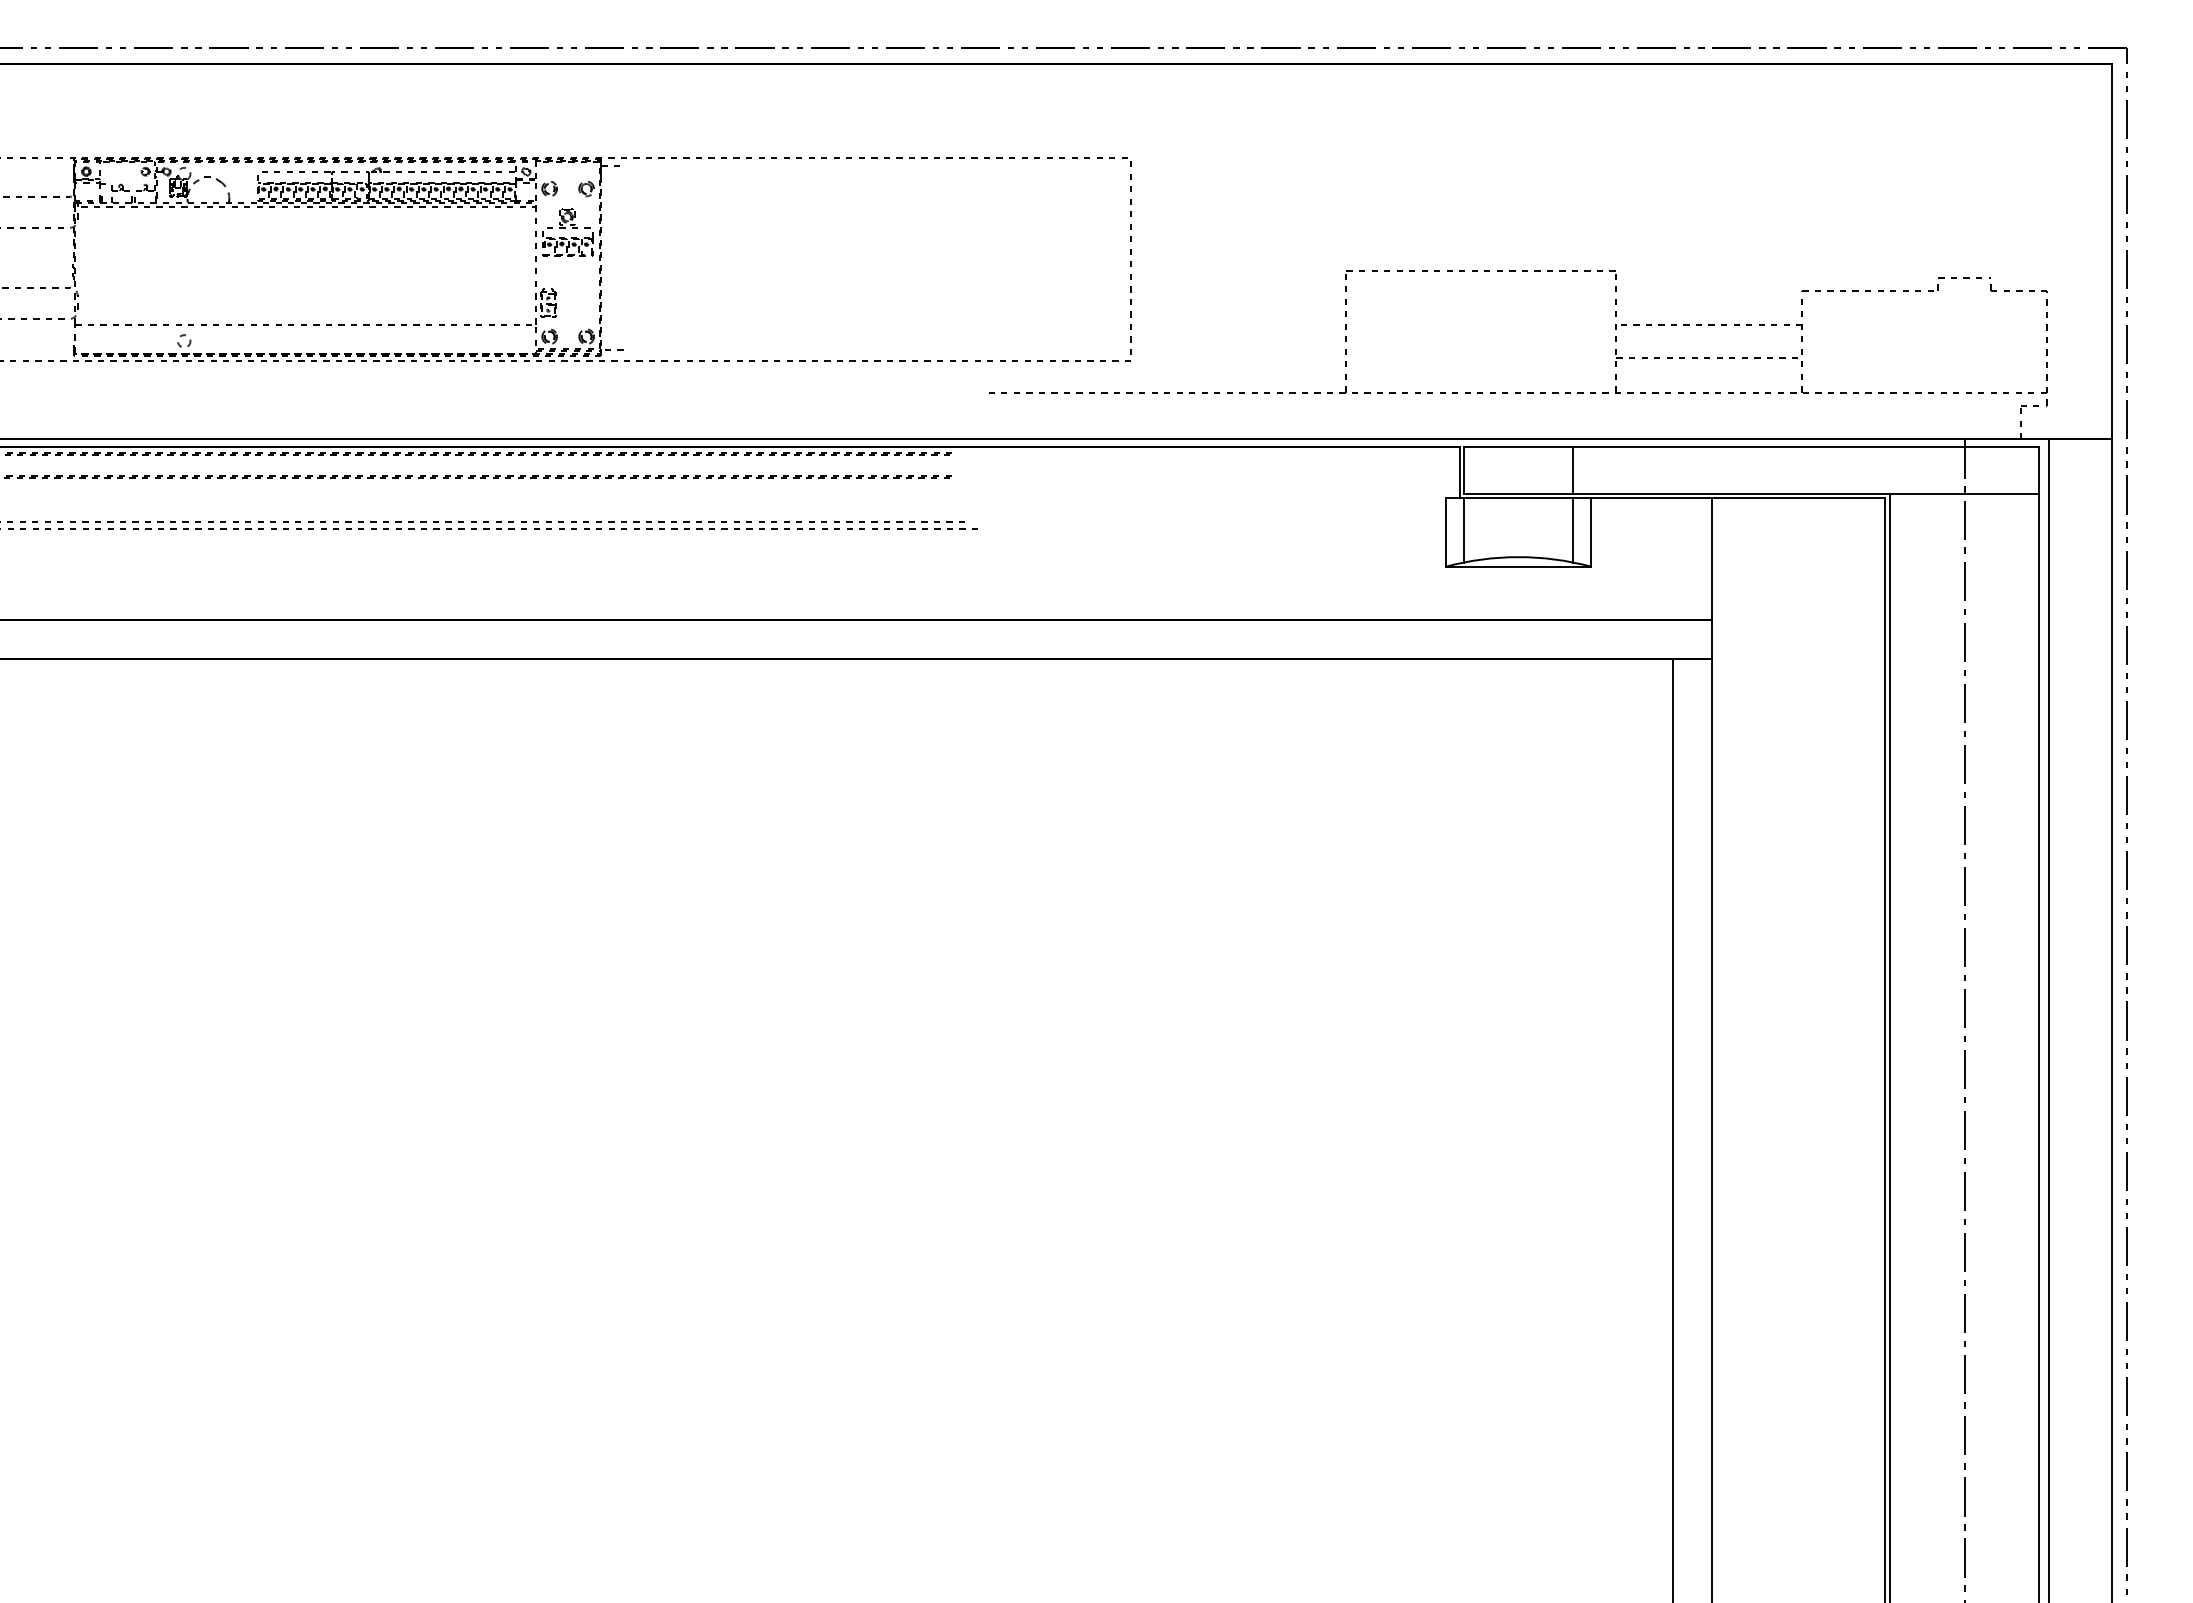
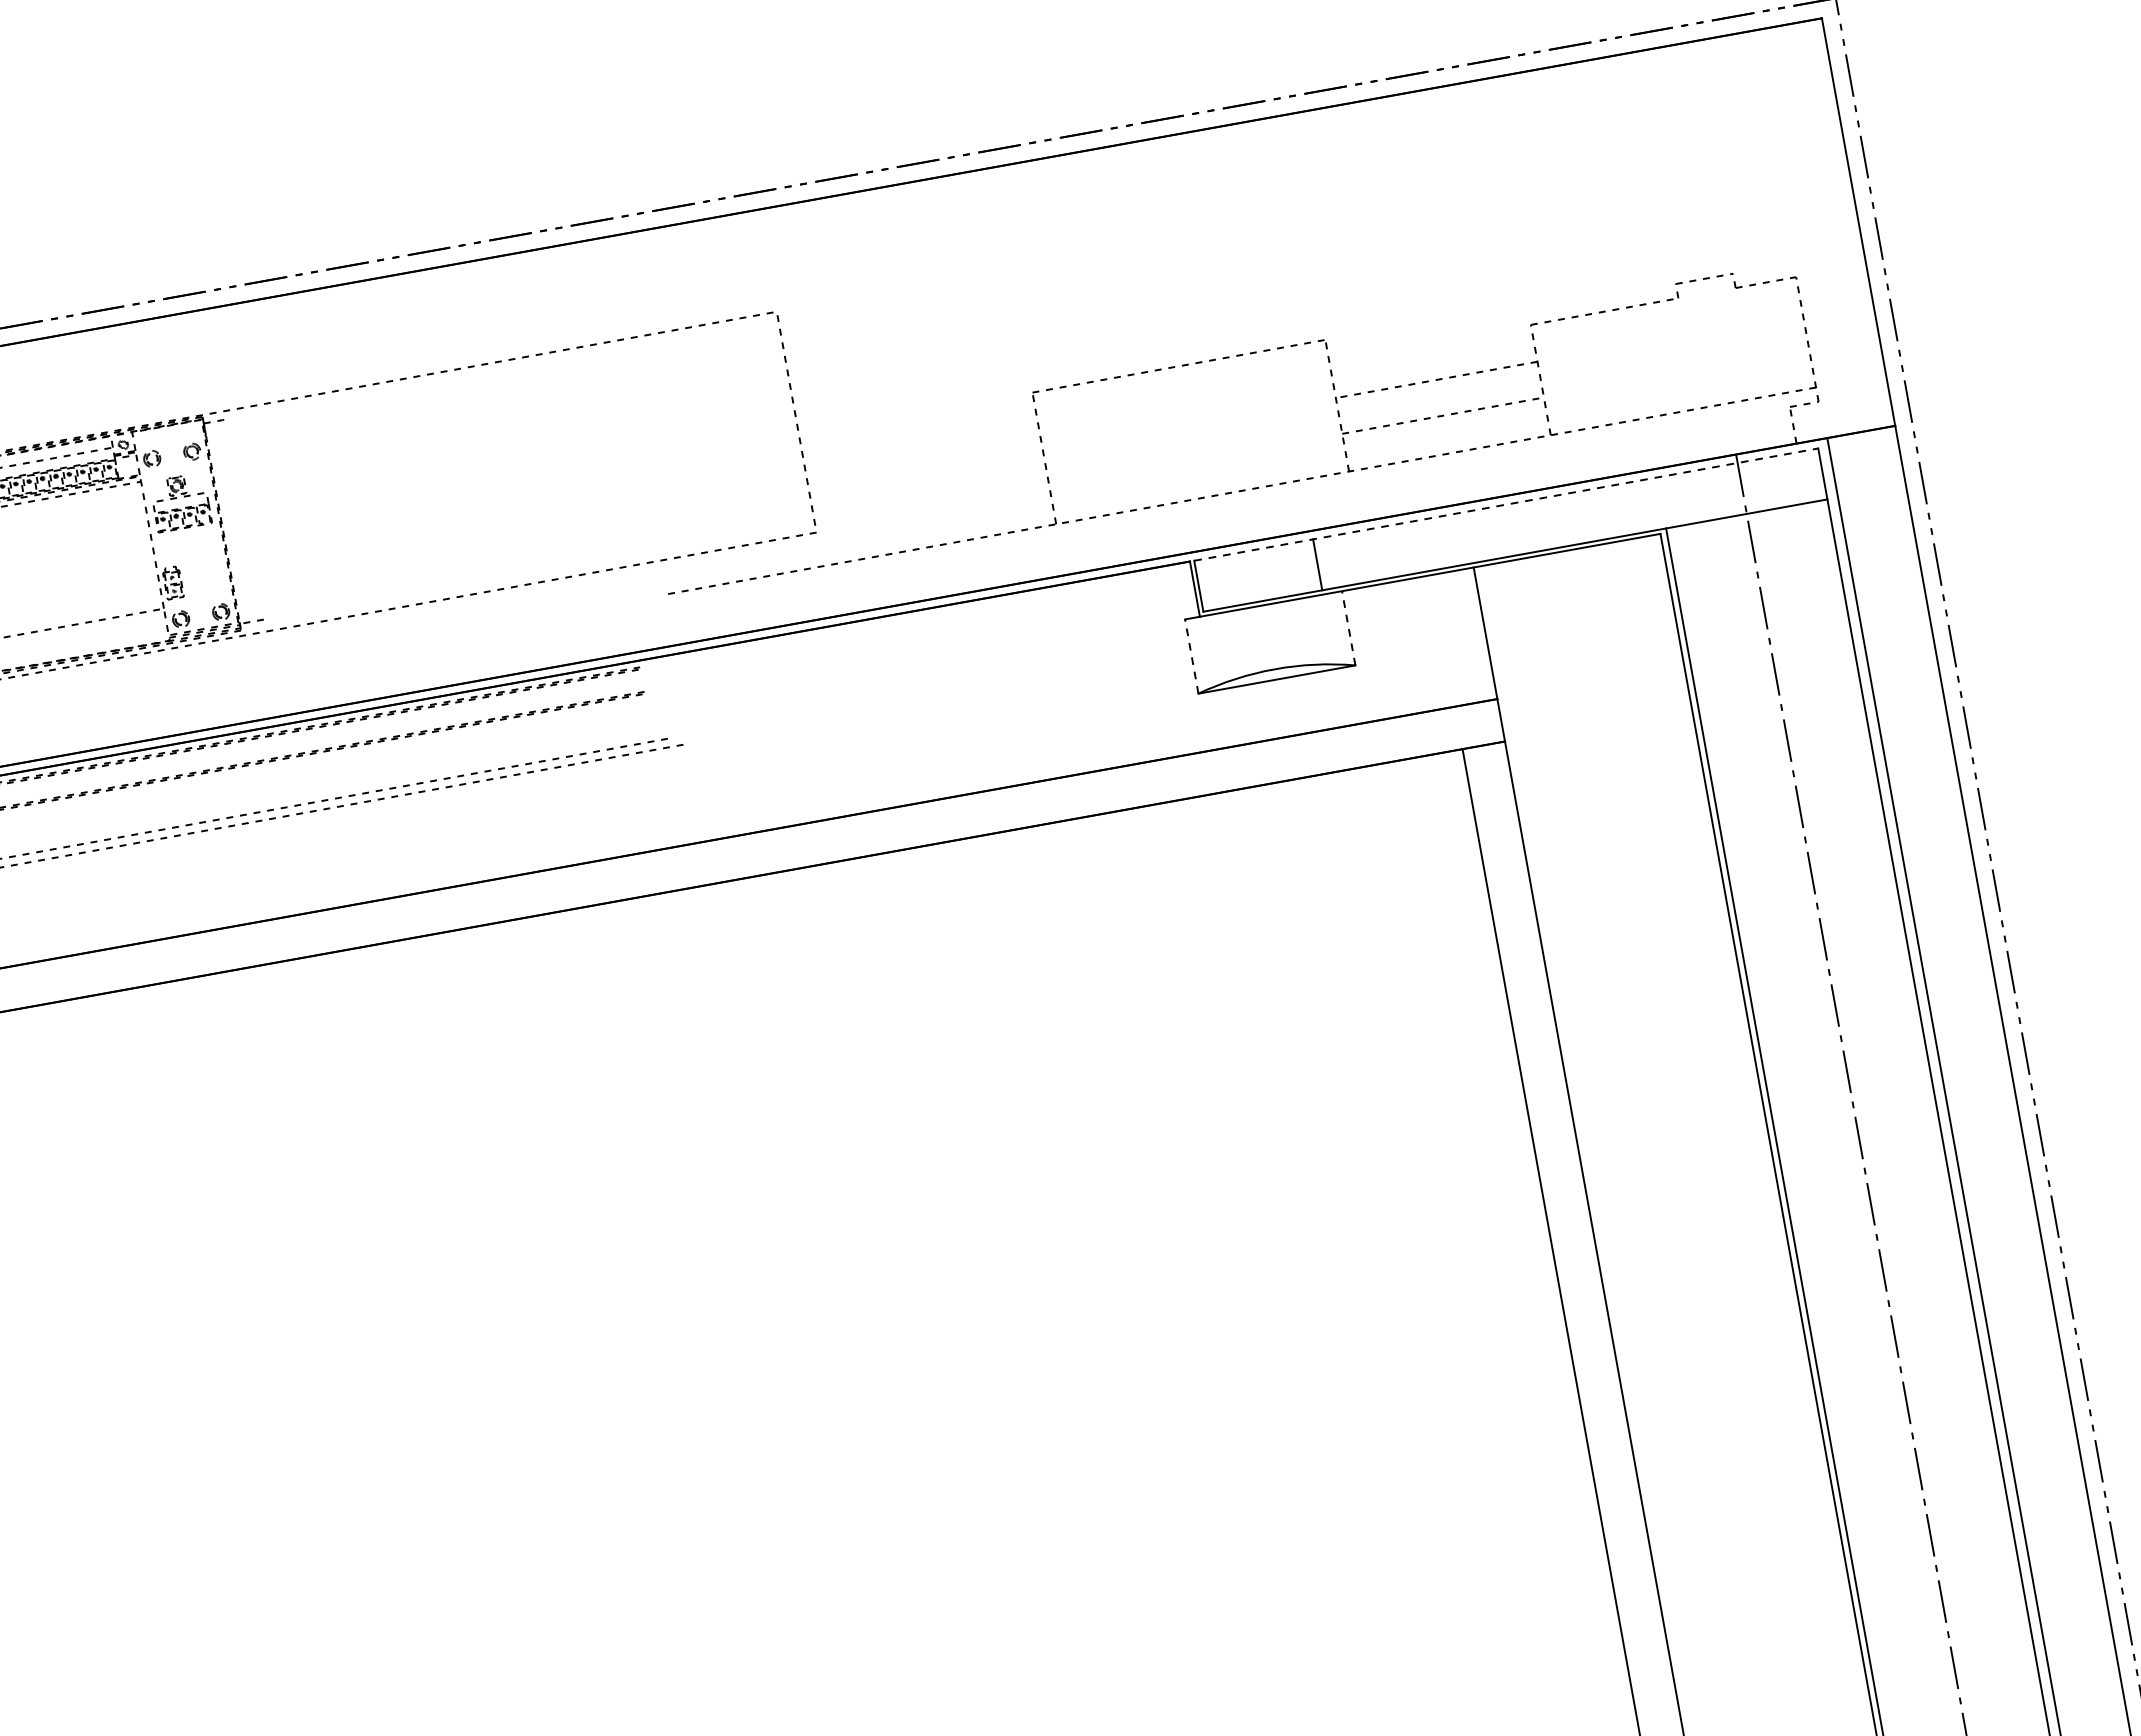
line: (1751, 447) -> (1506, 504), solid -> dashed
line: (1463, 530) -> (1210, 651), removed
line: (1573, 530) -> (1329, 629), removed
line: (1446, 531) -> (1191, 655), solid -> dashed
line: (1590, 531) -> (1348, 627), solid -> dashed

